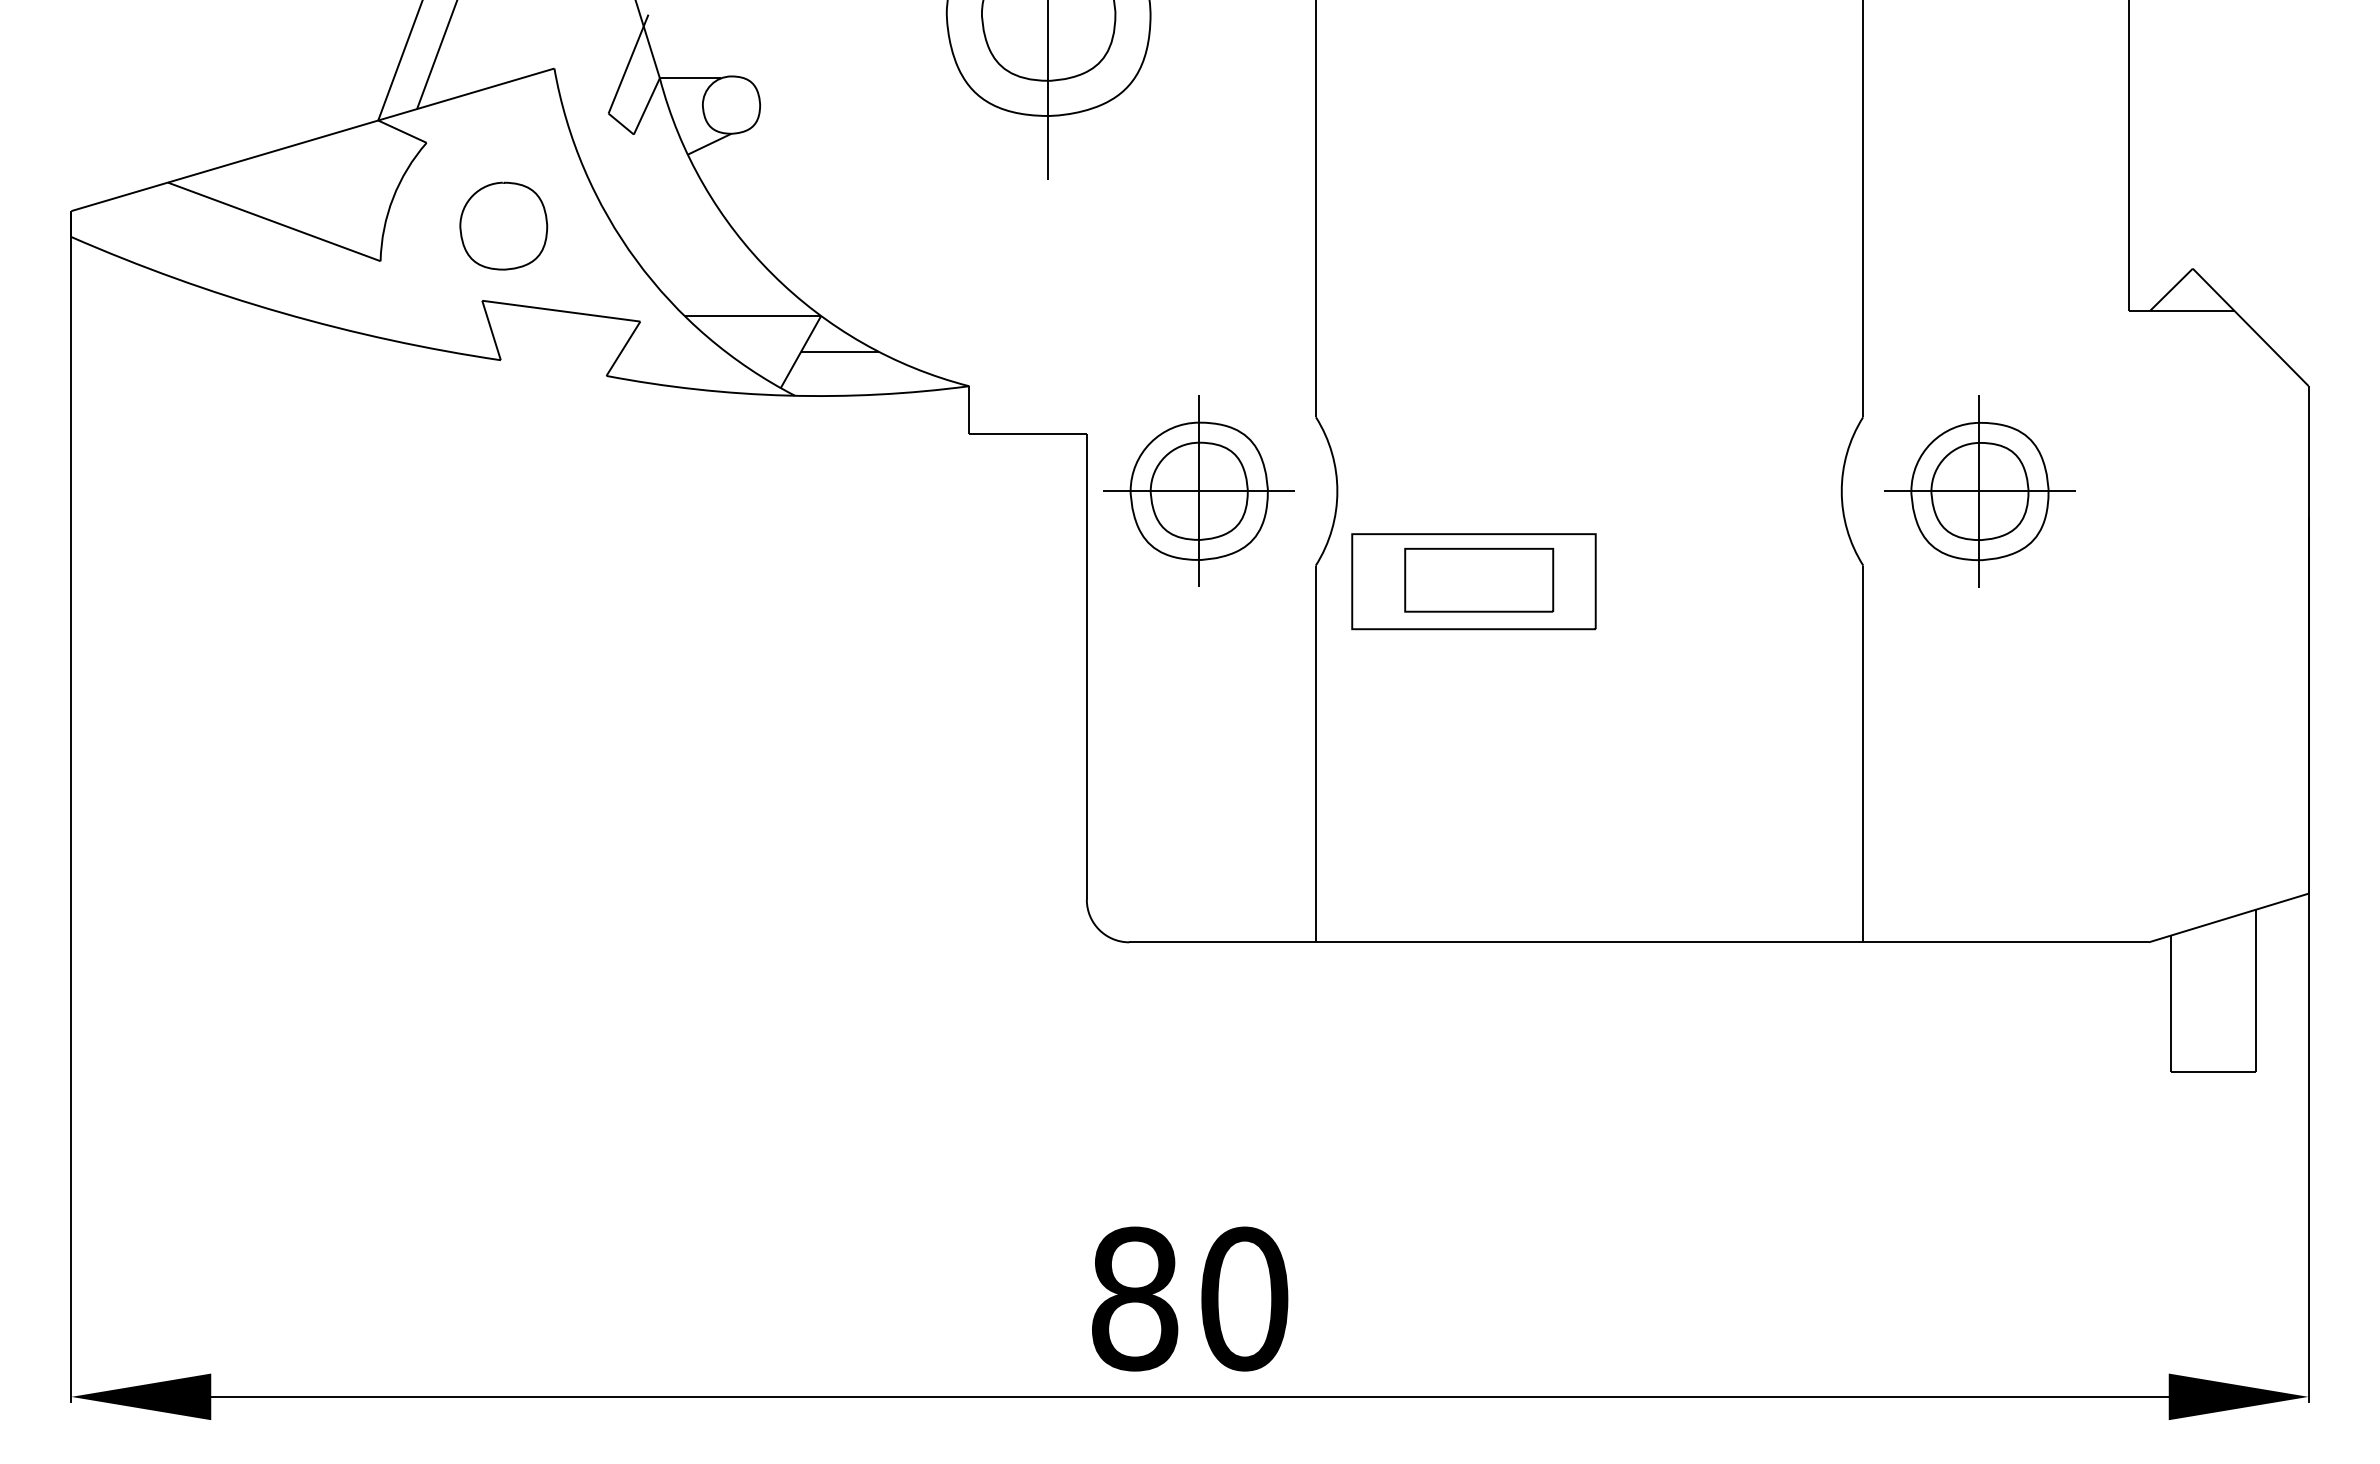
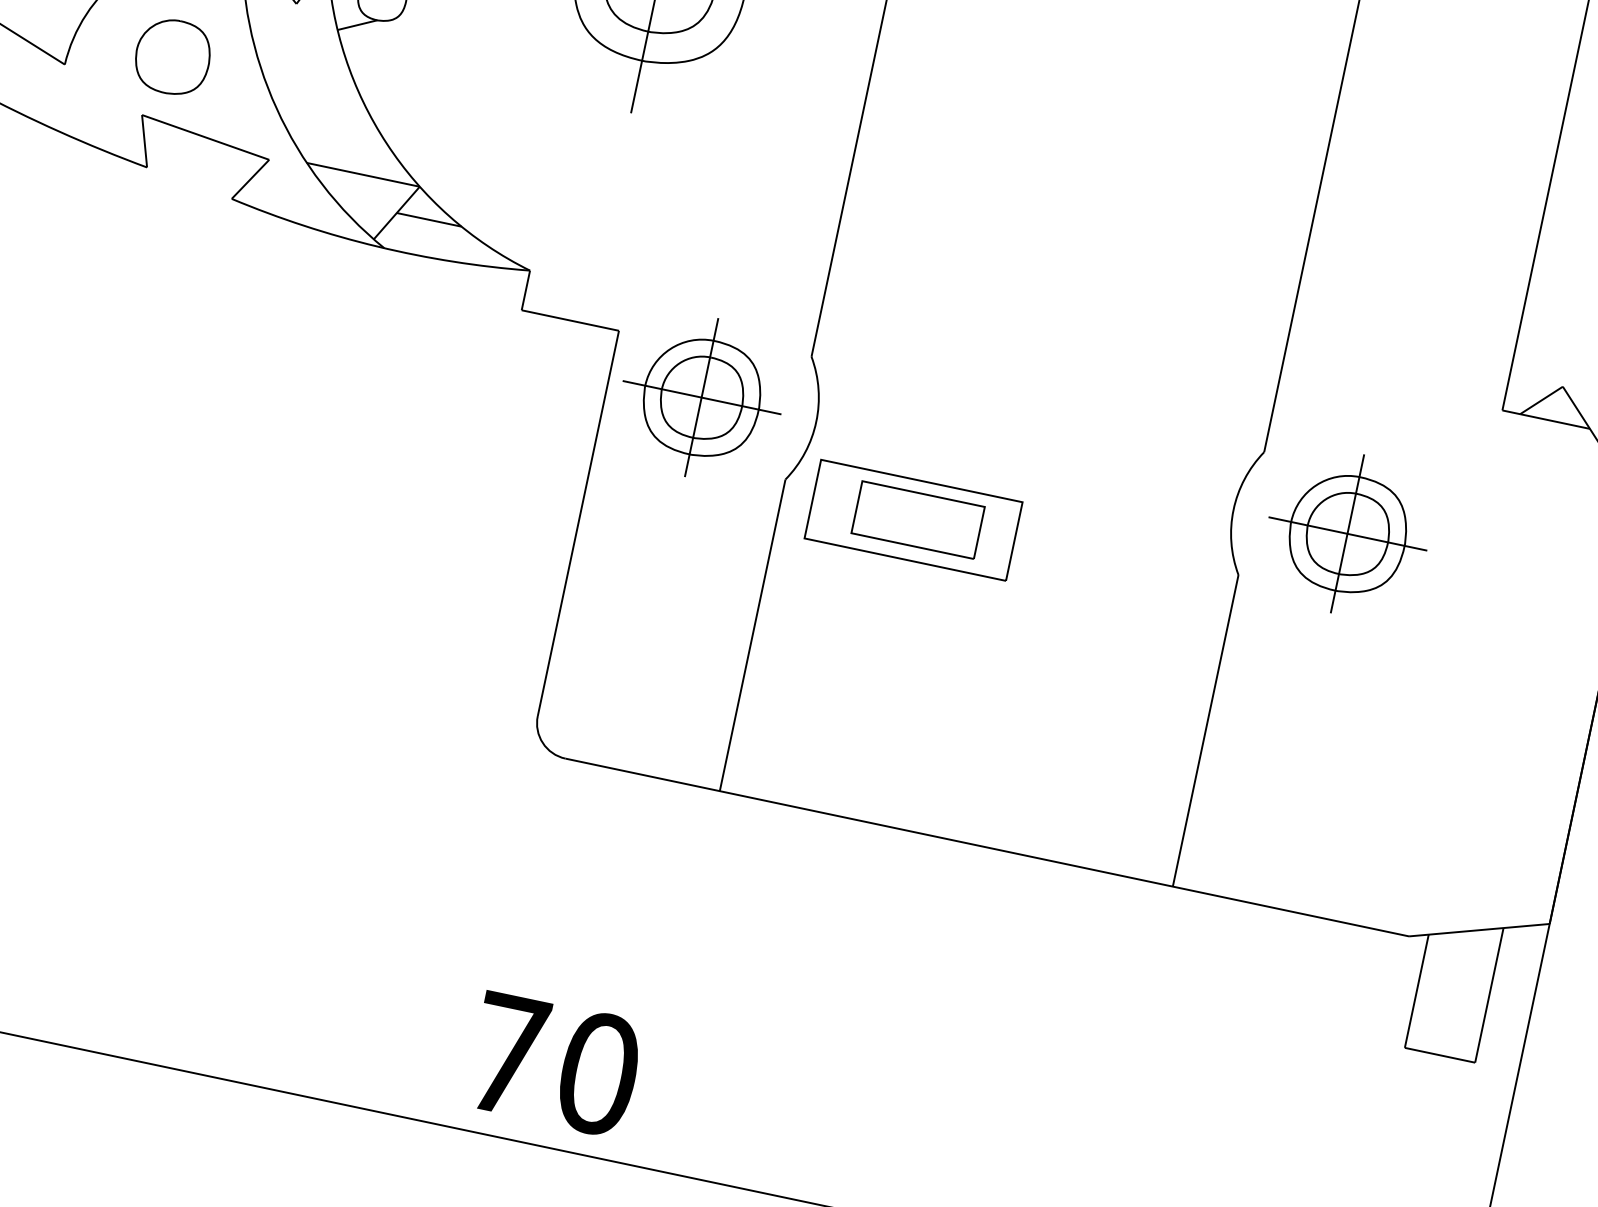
text: (1135, 1298) -> (508, 1054), 80 -> 70

